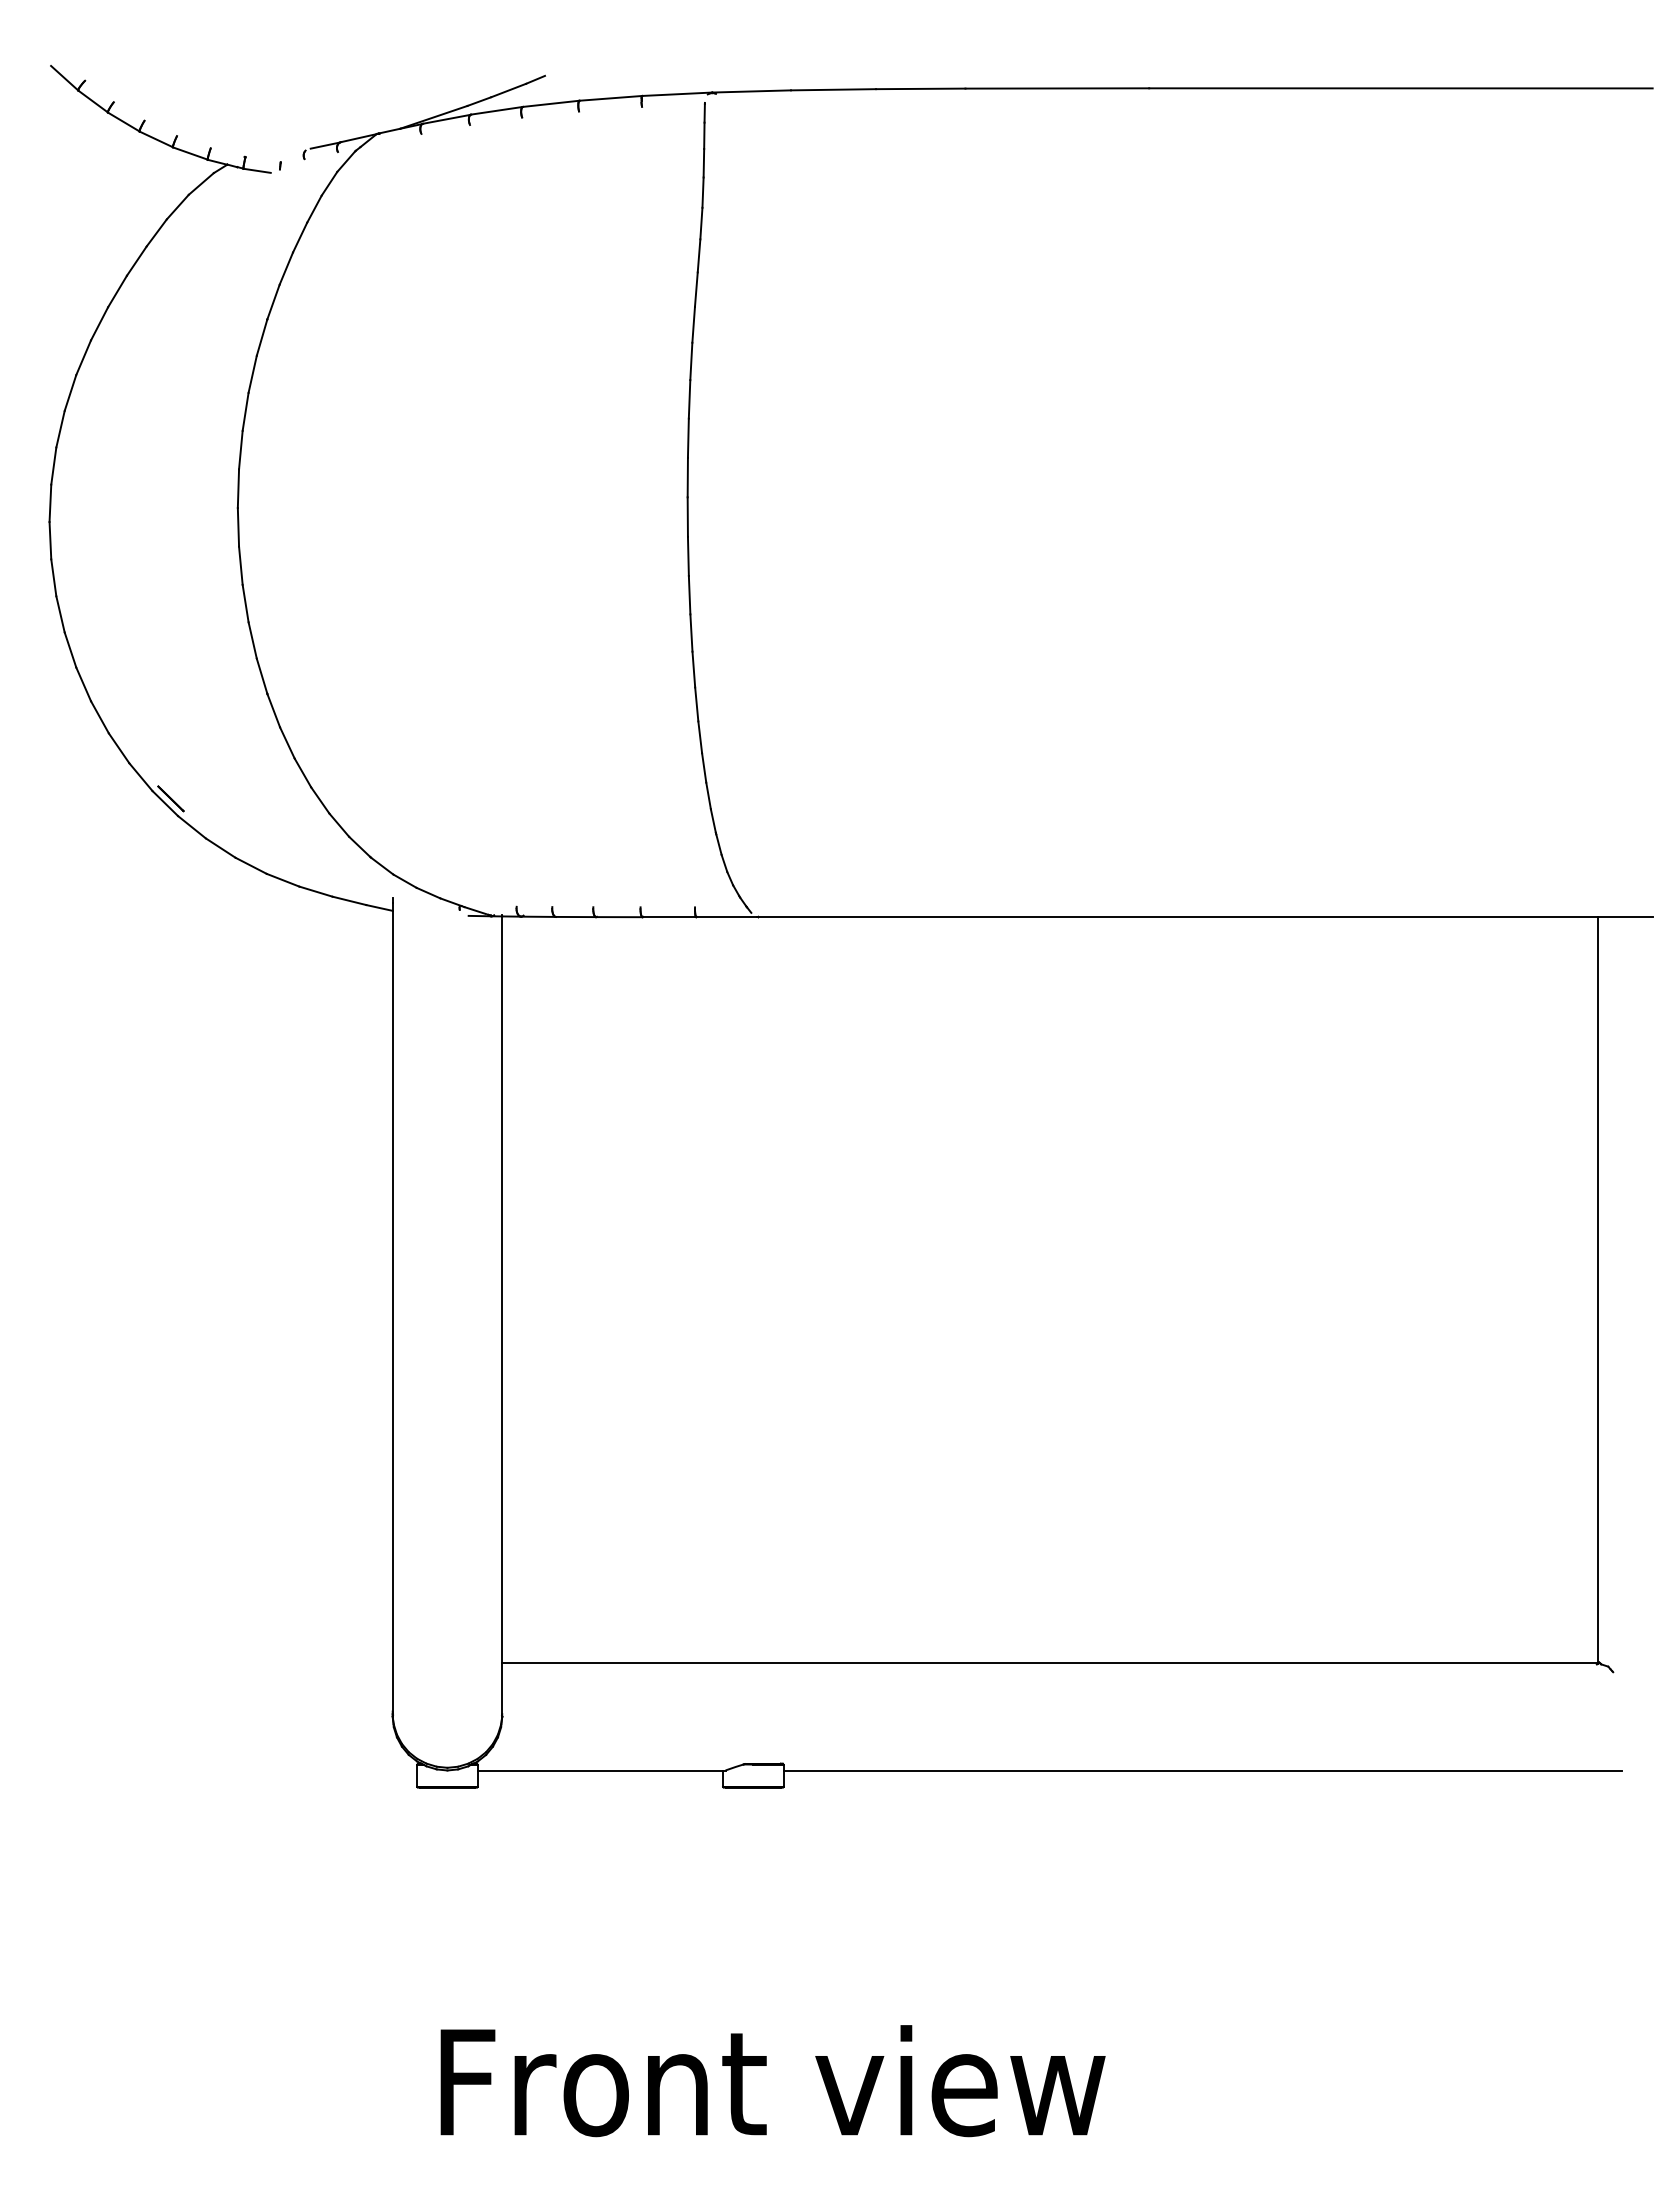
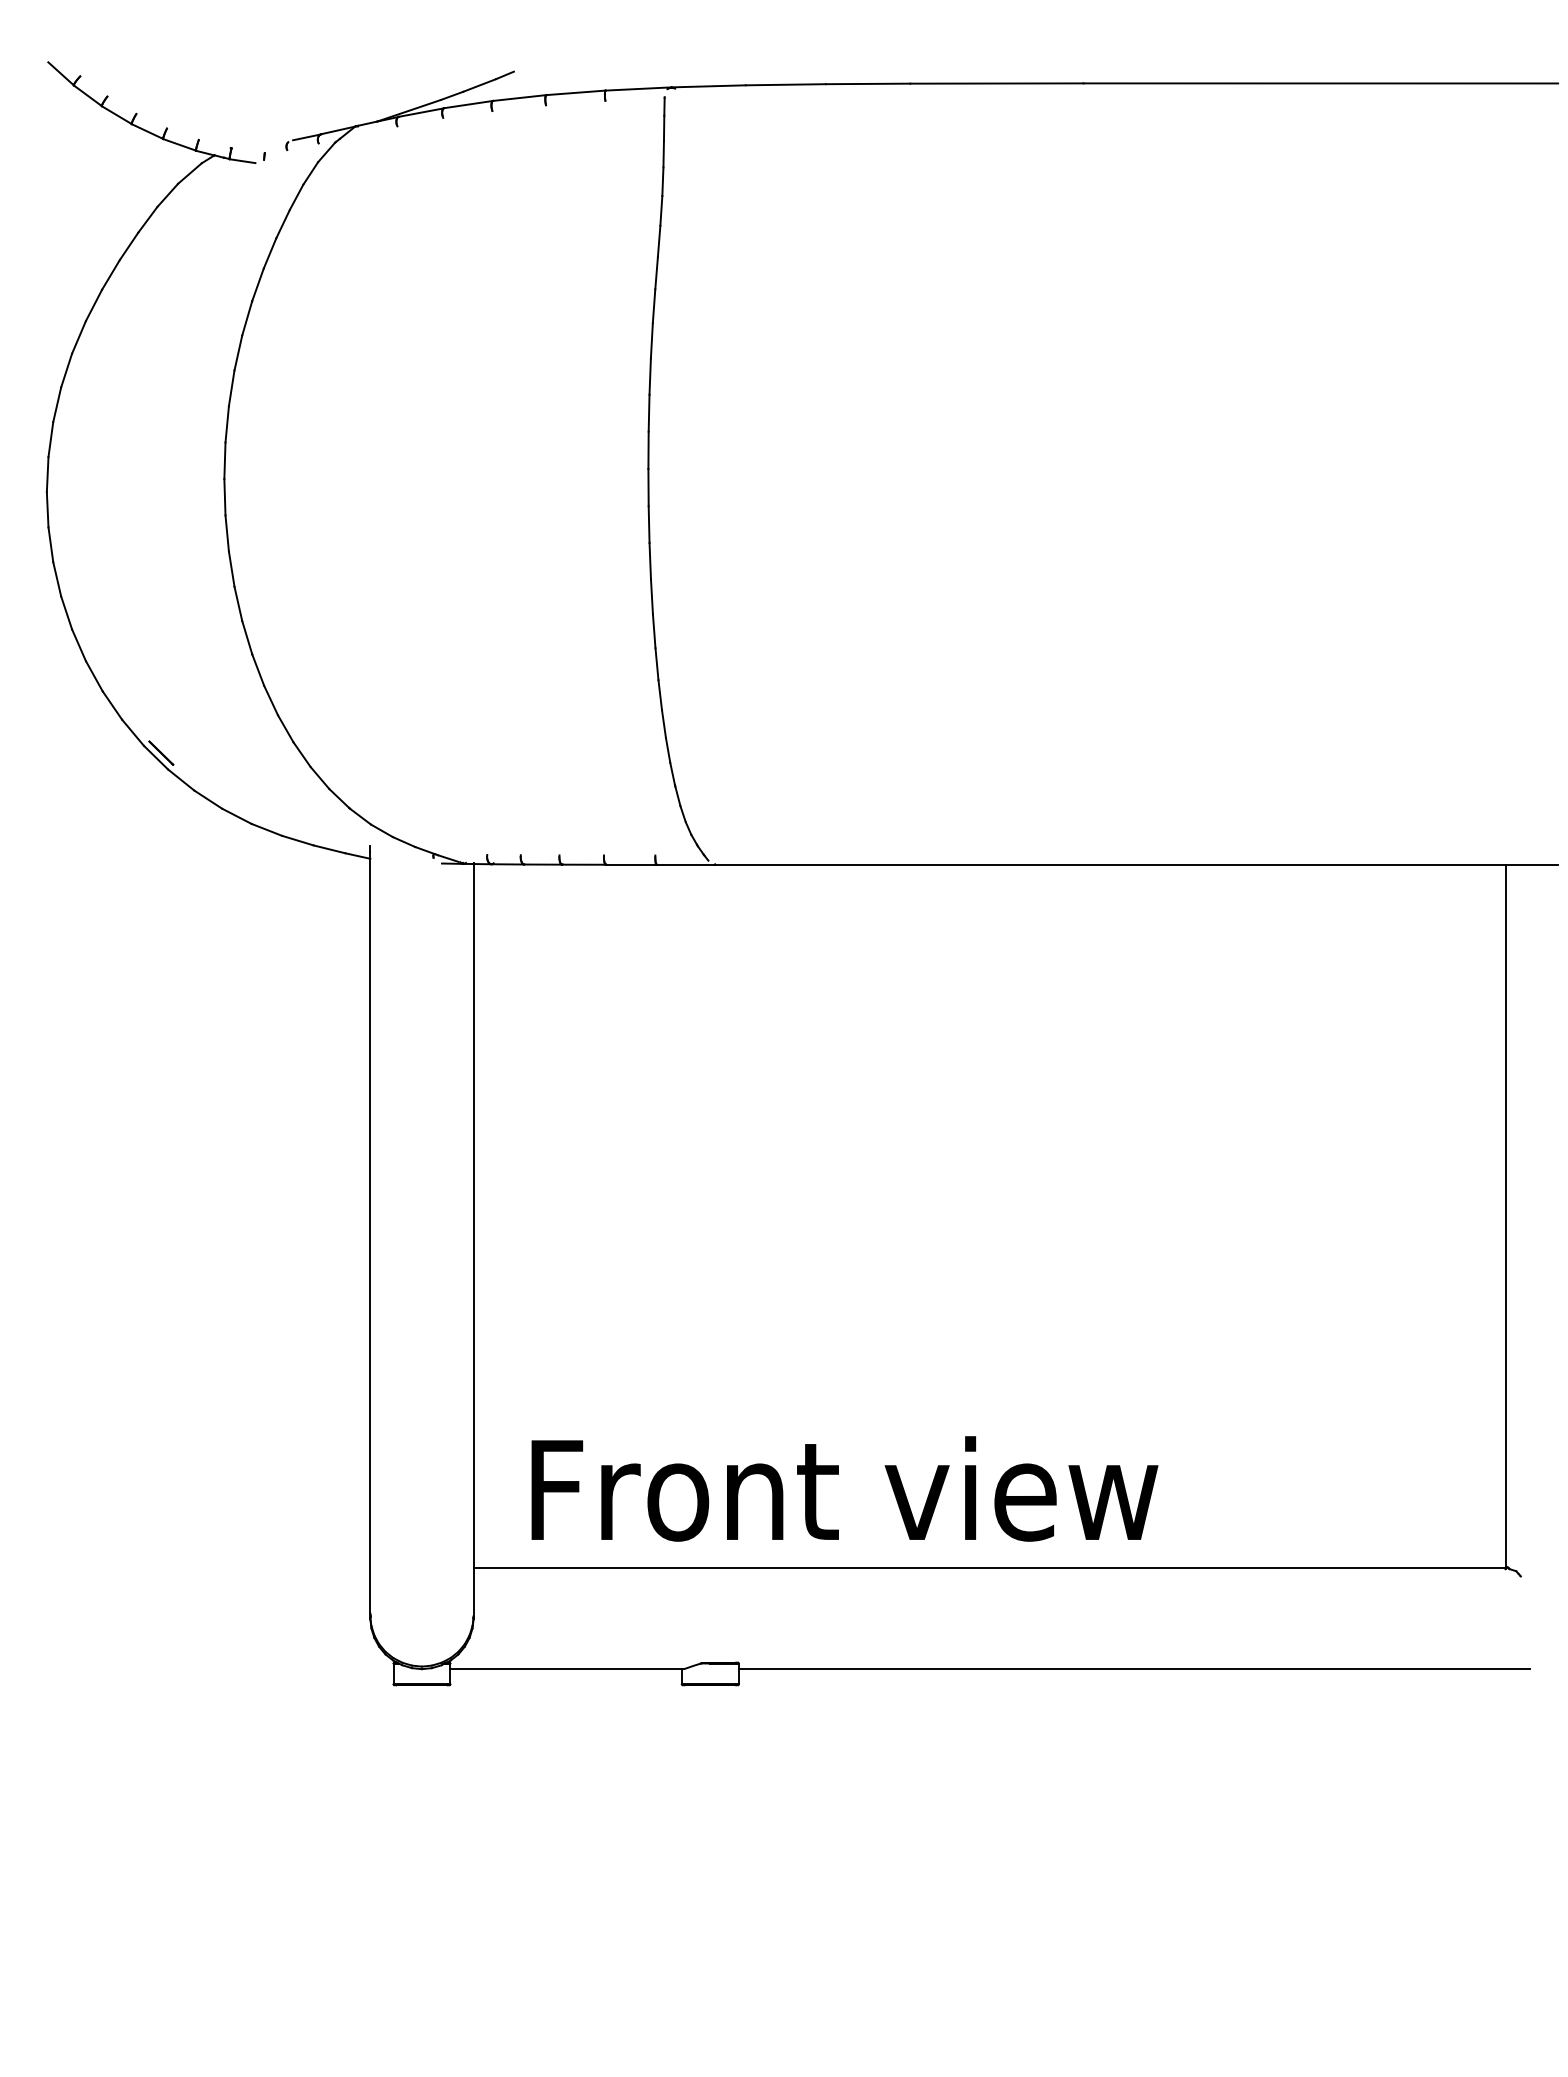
text: (772, 2080) -> (844, 1488), moved

